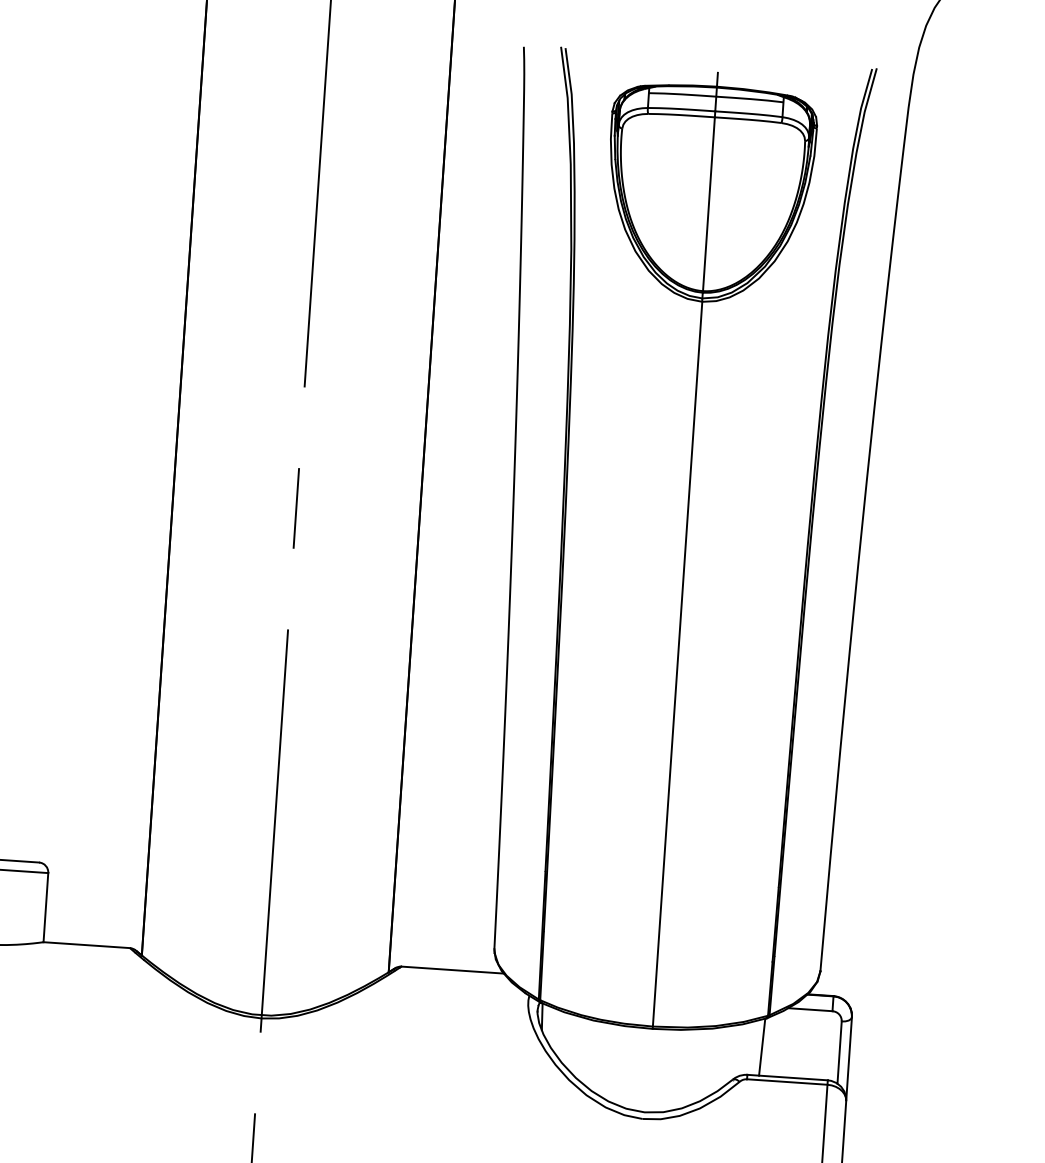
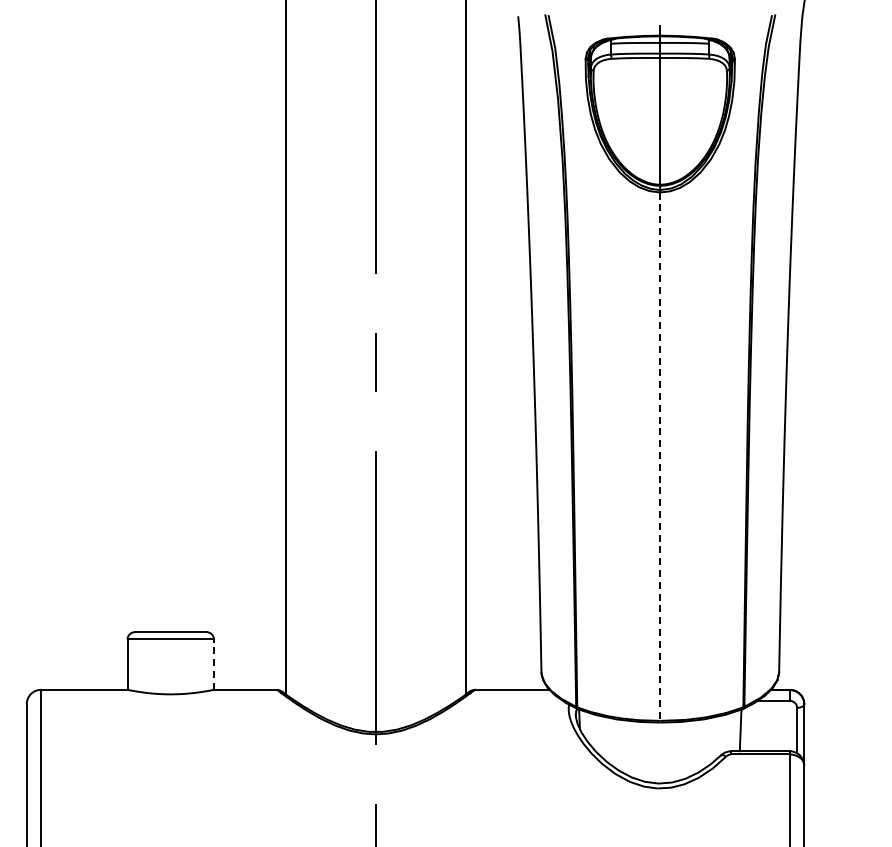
line: (677, 666) -> (660, 458), solid -> dashed
line: (45, 907) -> (213, 664), solid -> dashed

